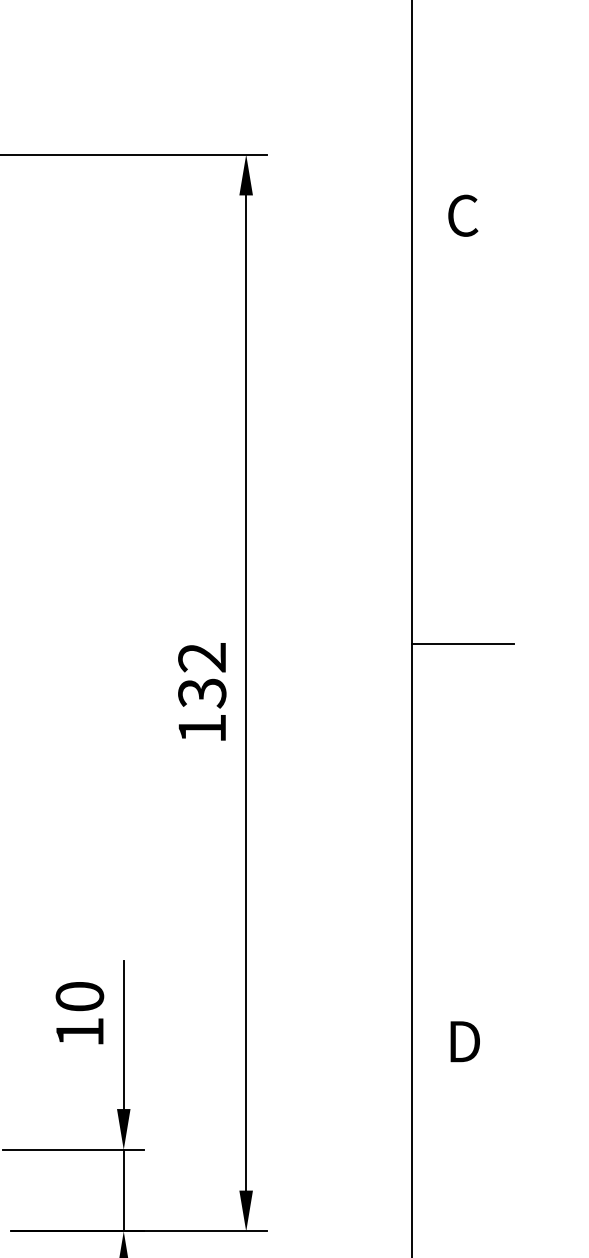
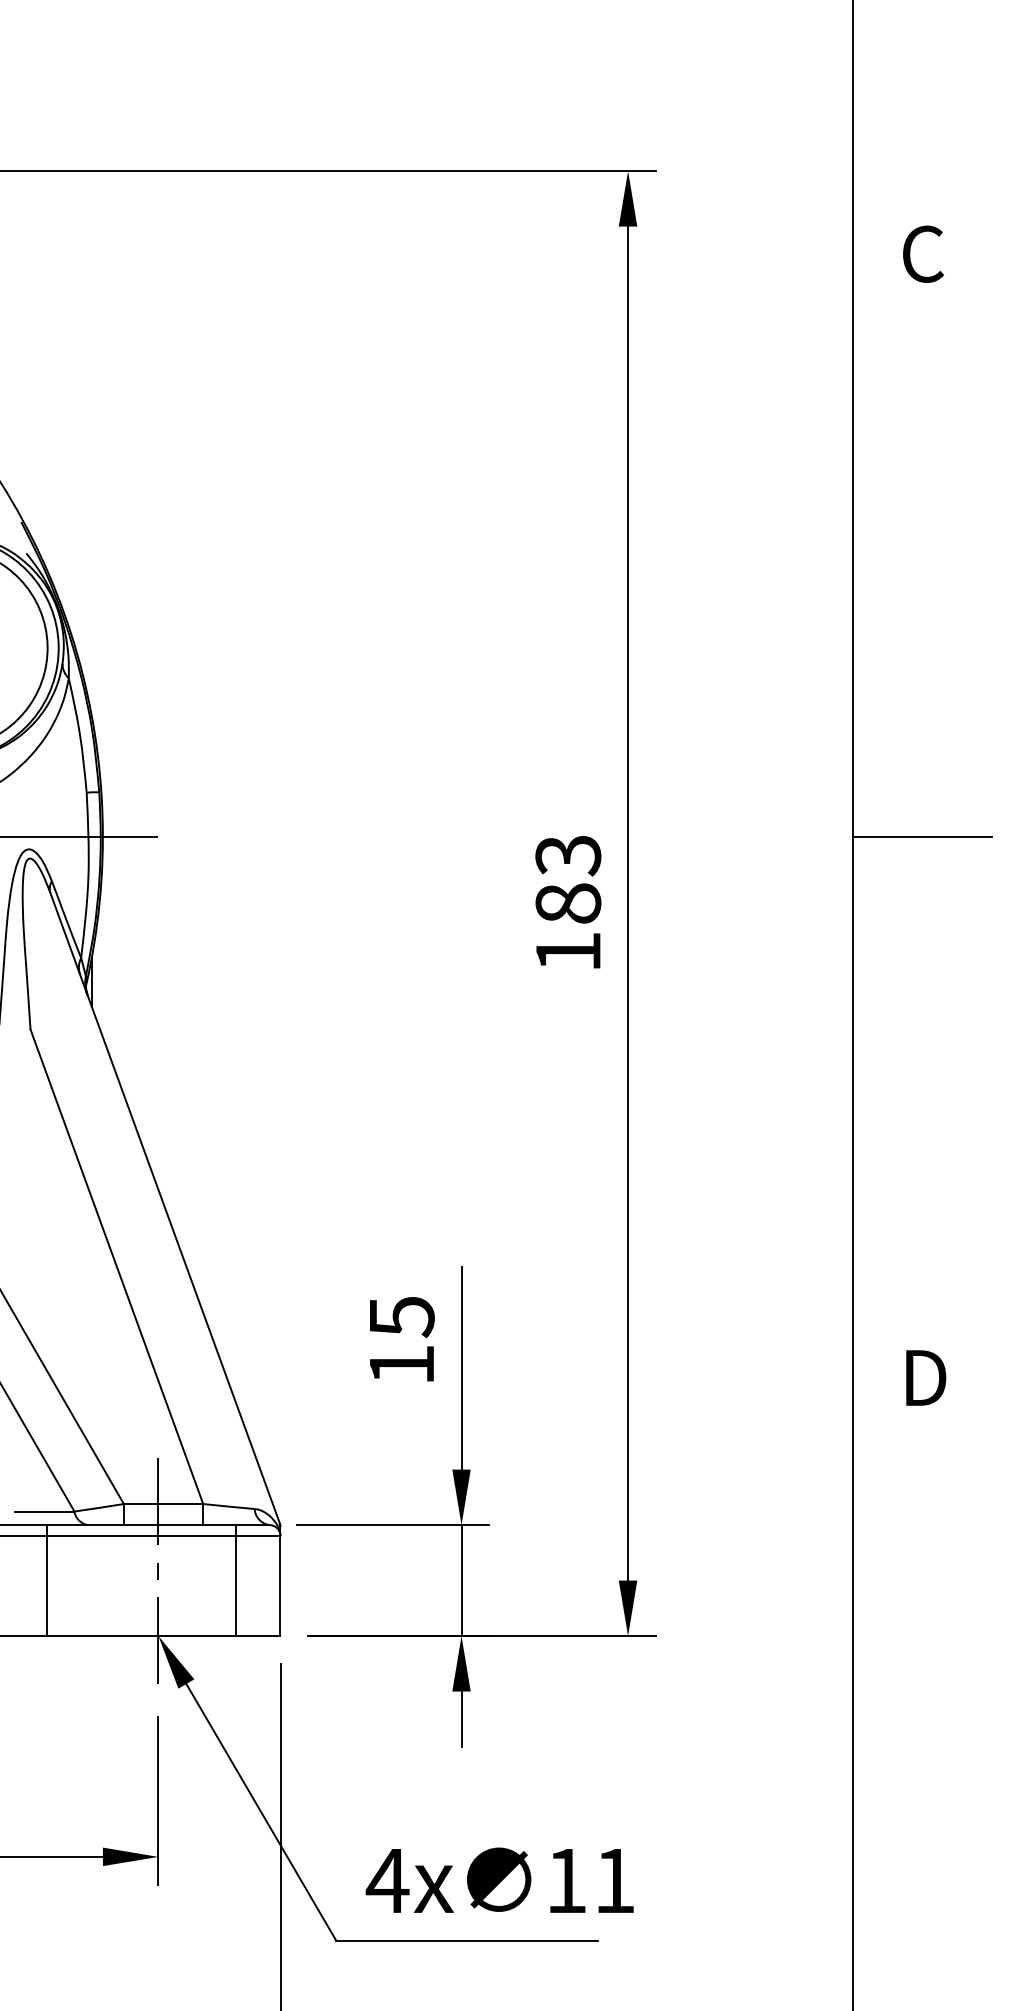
text: (202, 675) -> (568, 879), 132 -> 183
text: (79, 997) -> (401, 1317), 10 -> 15

